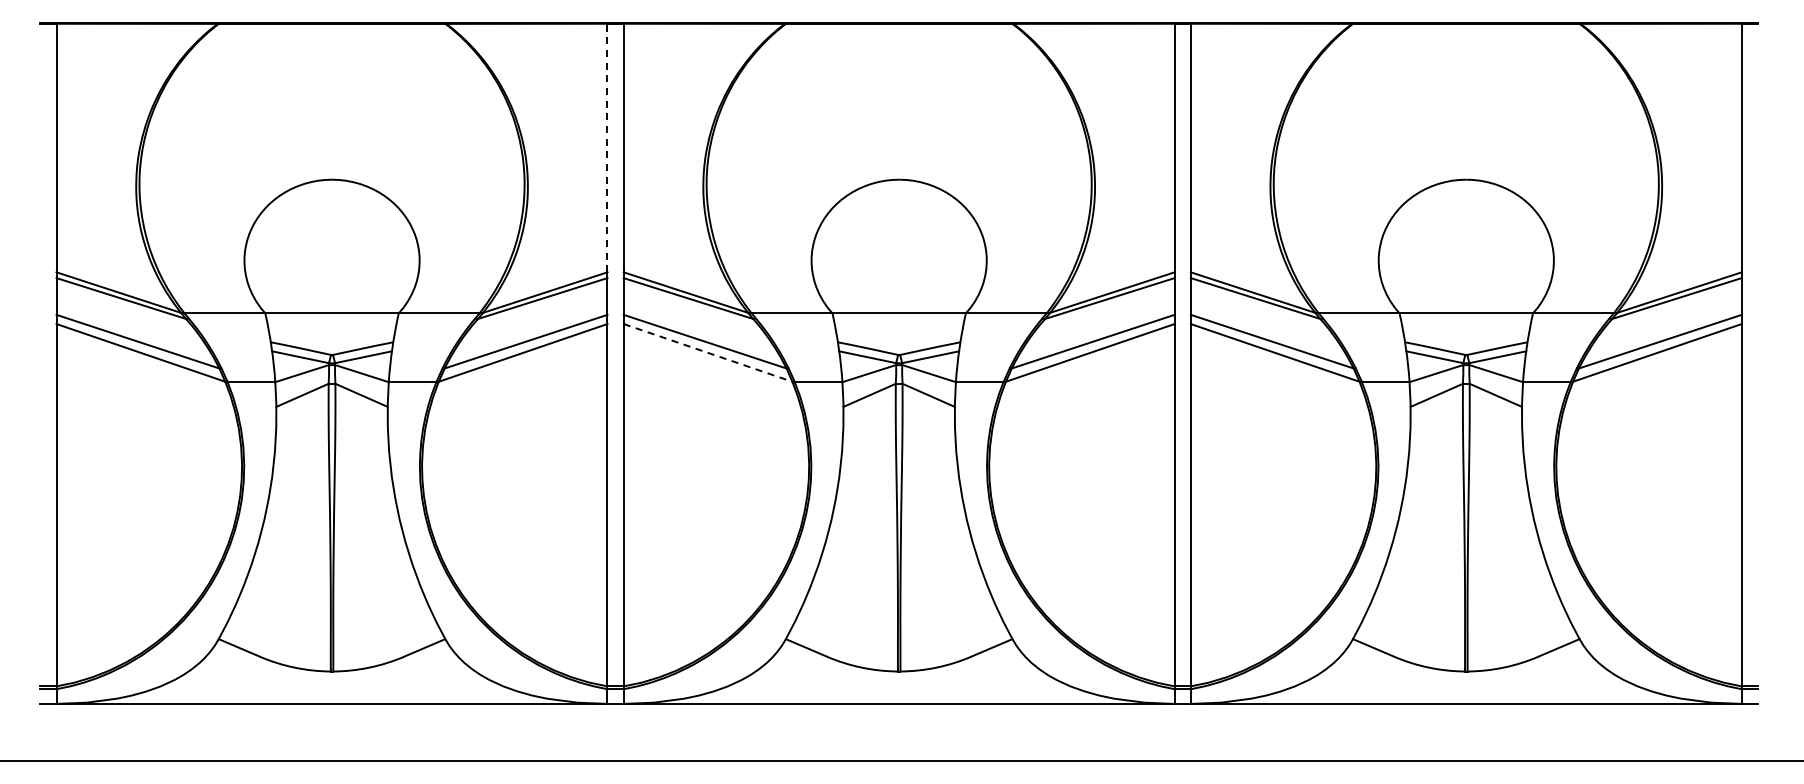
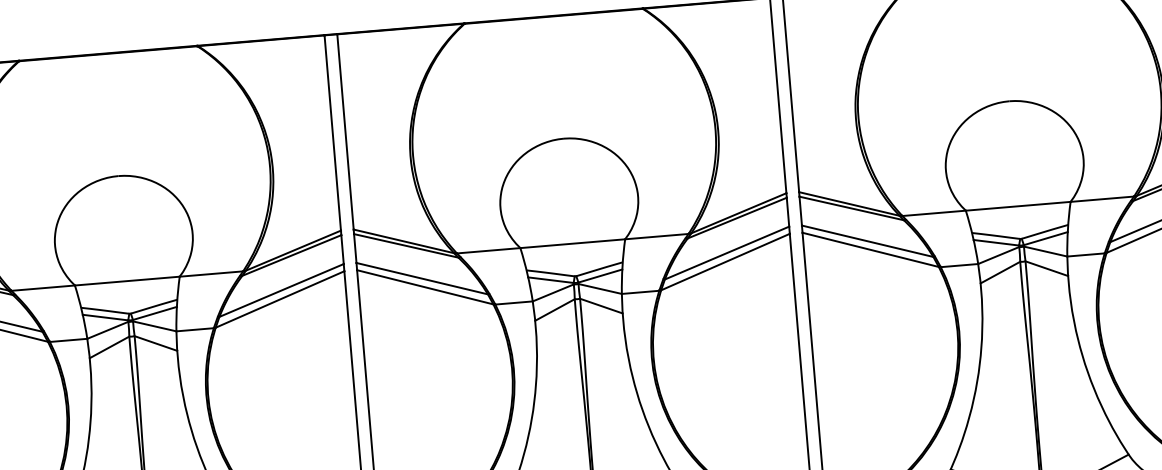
line: (607, 147) -> (332, 132), dashed -> solid
line: (708, 353) -> (425, 287), dashed -> solid

